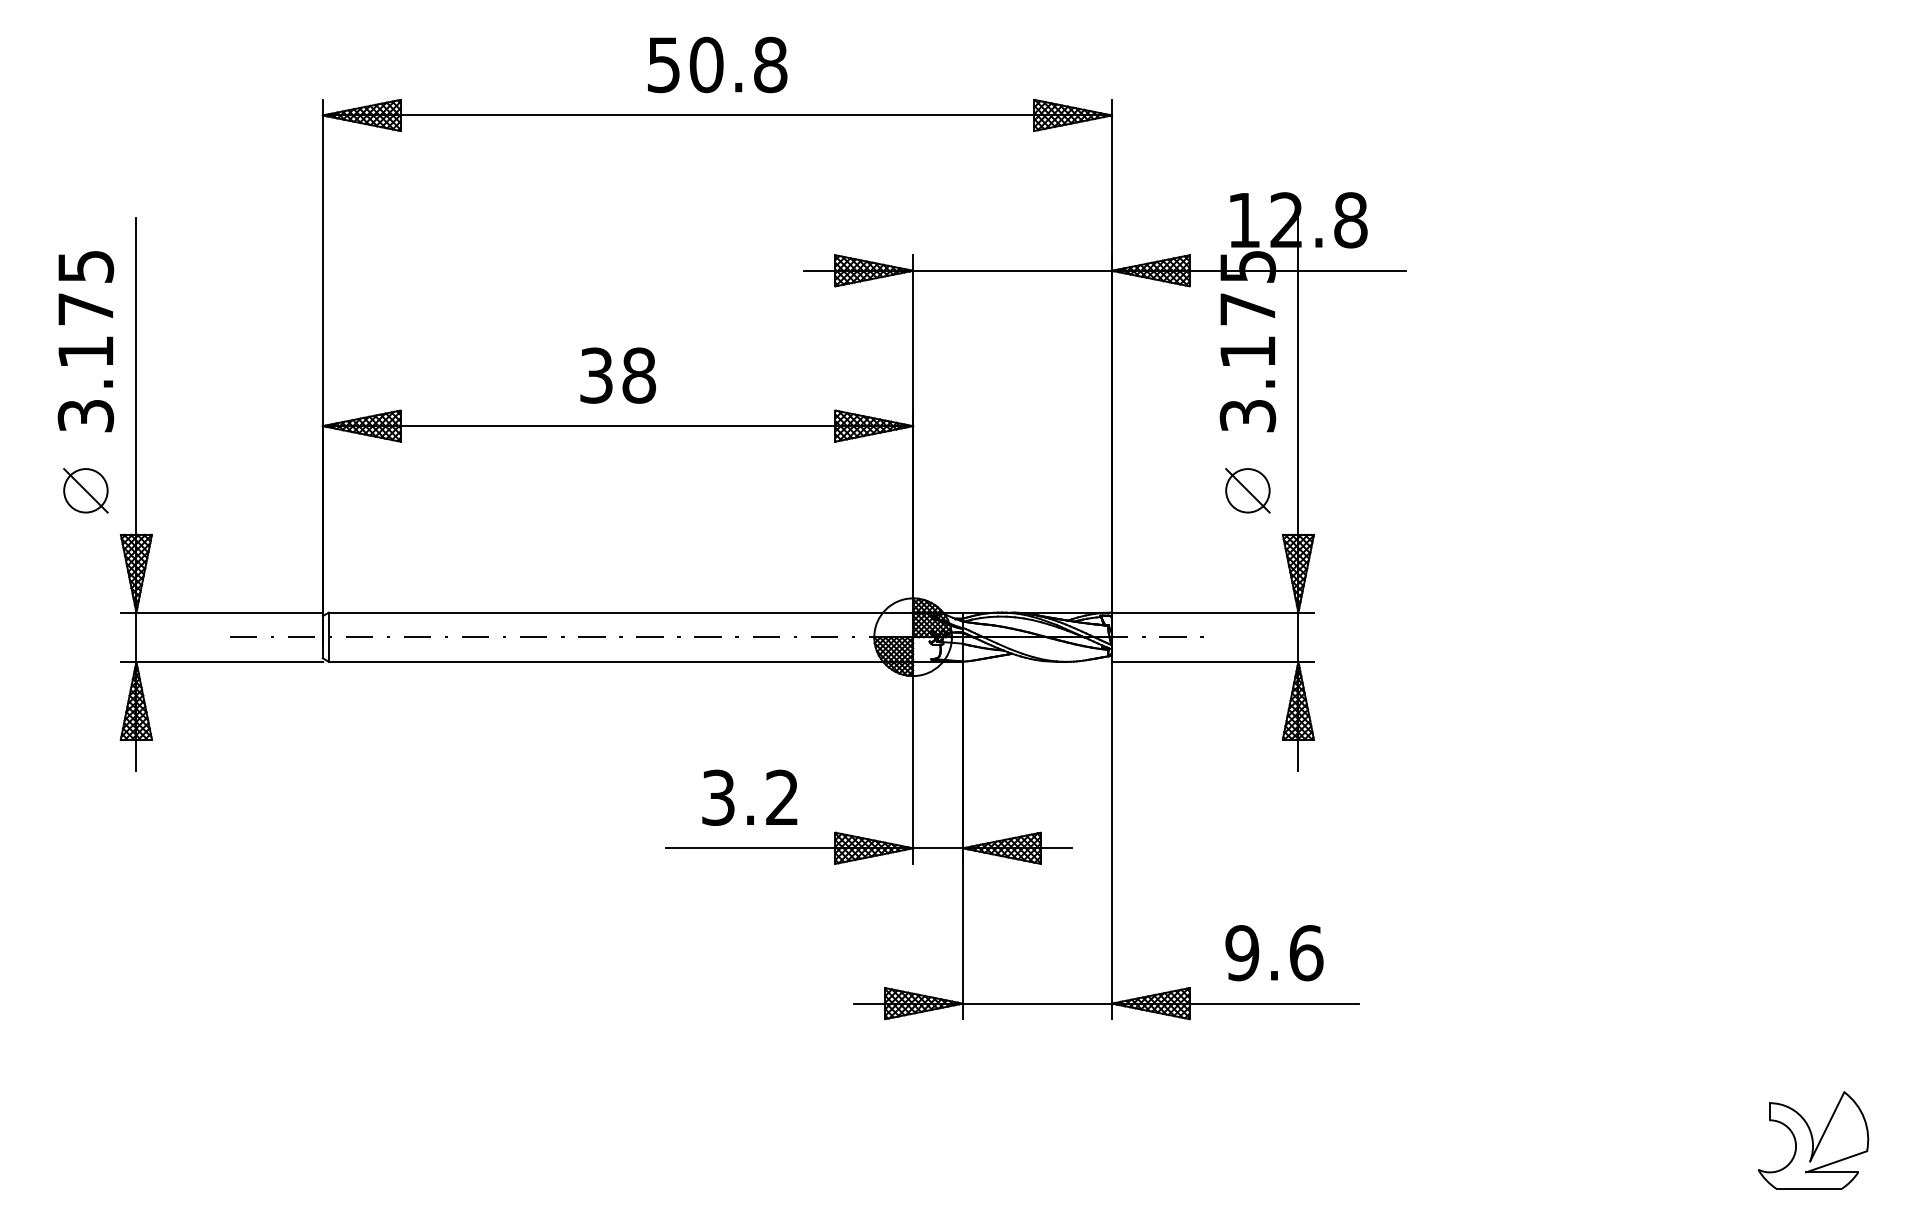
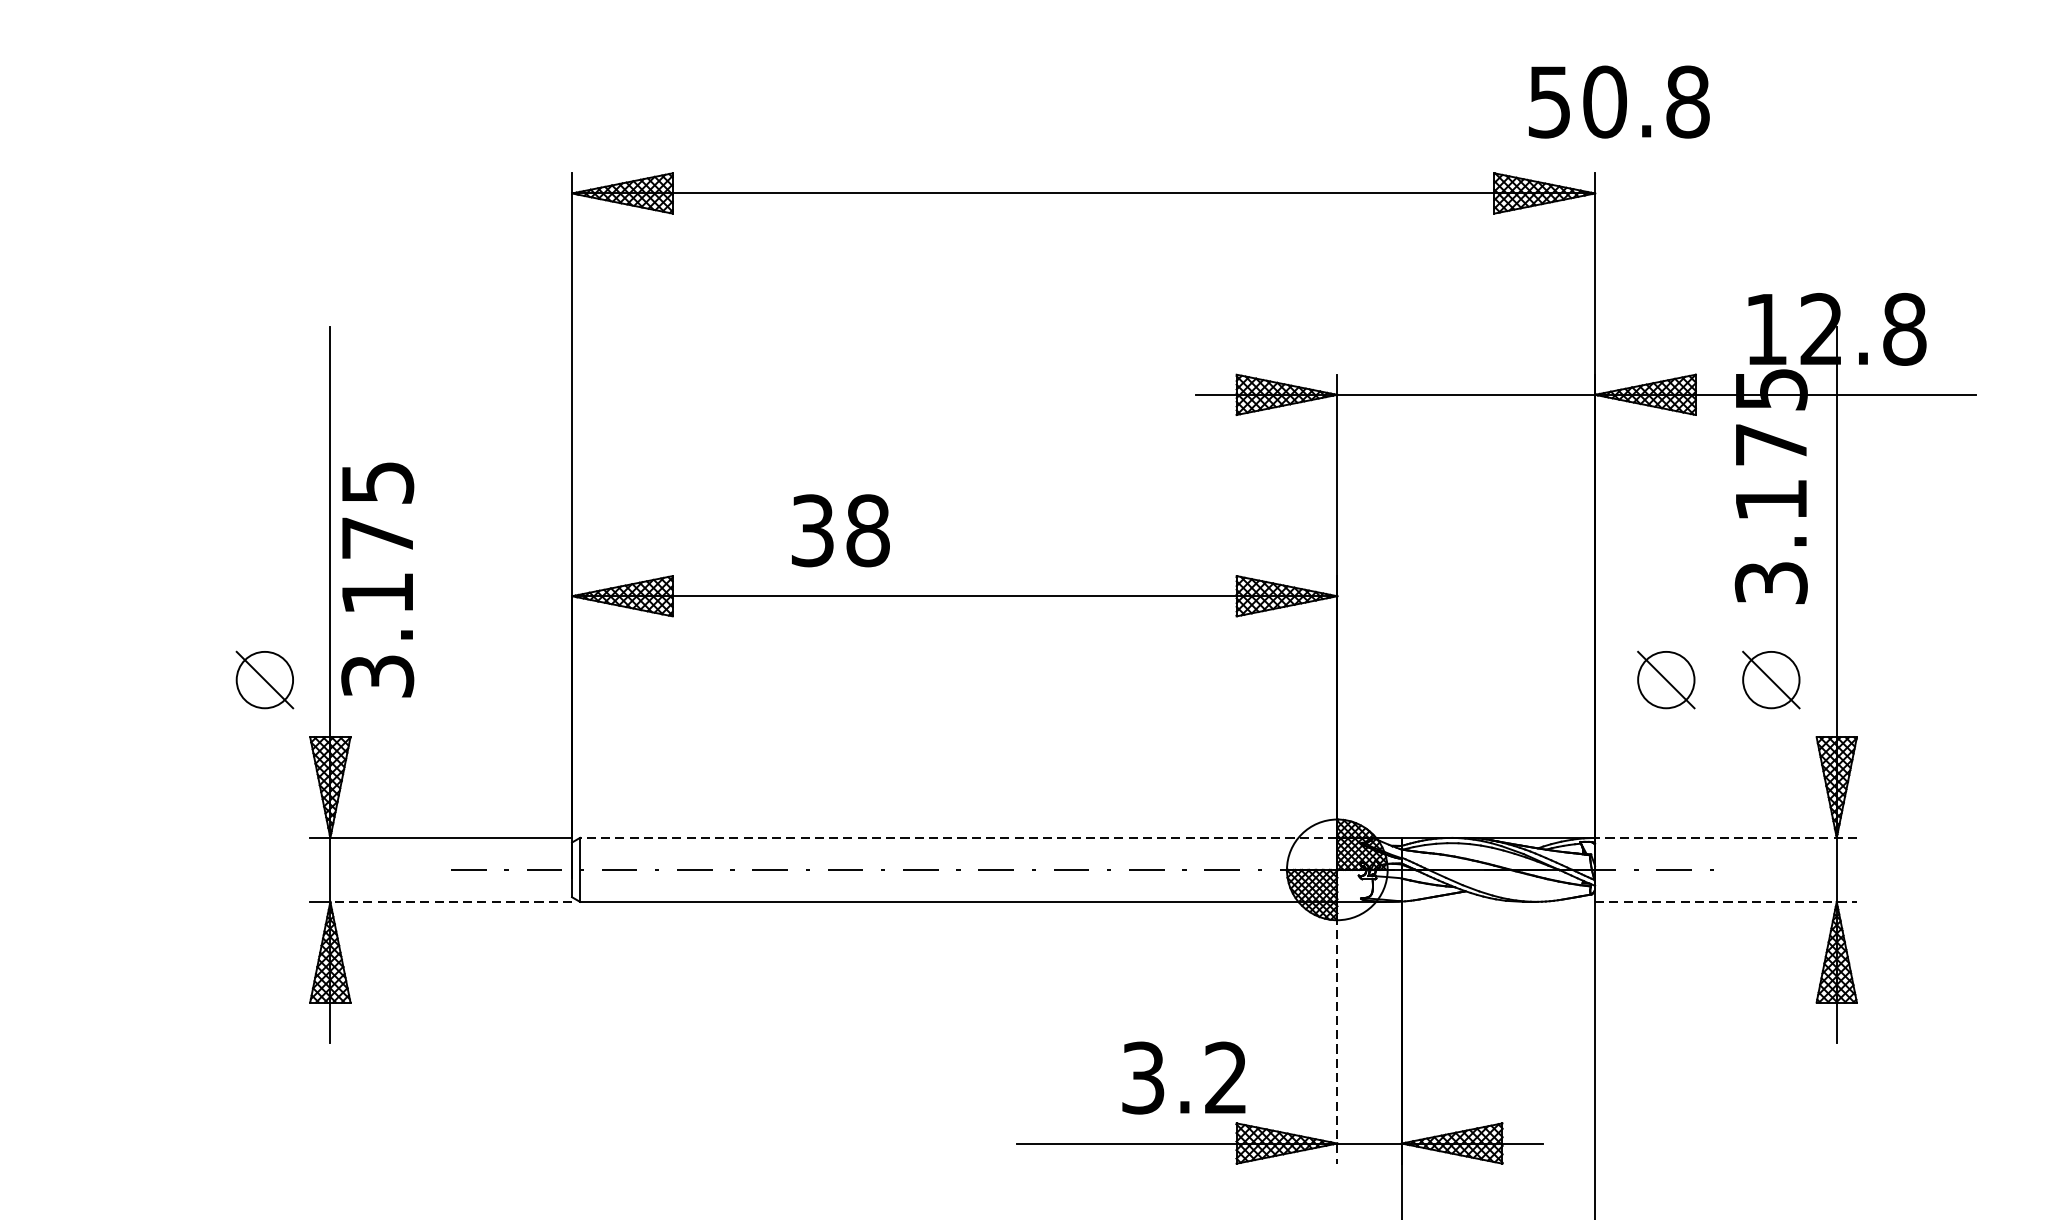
text: (717, 64) -> (1619, 101), moved
text: (85, 341) -> (377, 579), moved
text: (617, 375) -> (839, 530), moved
part: (1166, 490) -> (1665, 679), added
line: (620, 612) -> (957, 837), solid -> dashed
line: (1212, 612) -> (1725, 837), solid -> dashed
line: (229, 661) -> (451, 901), solid -> dashed
line: (1212, 661) -> (1725, 901), solid -> dashed
line: (913, 762) -> (1337, 1032), solid -> dashed
text: (749, 797) -> (1183, 1077), moved

